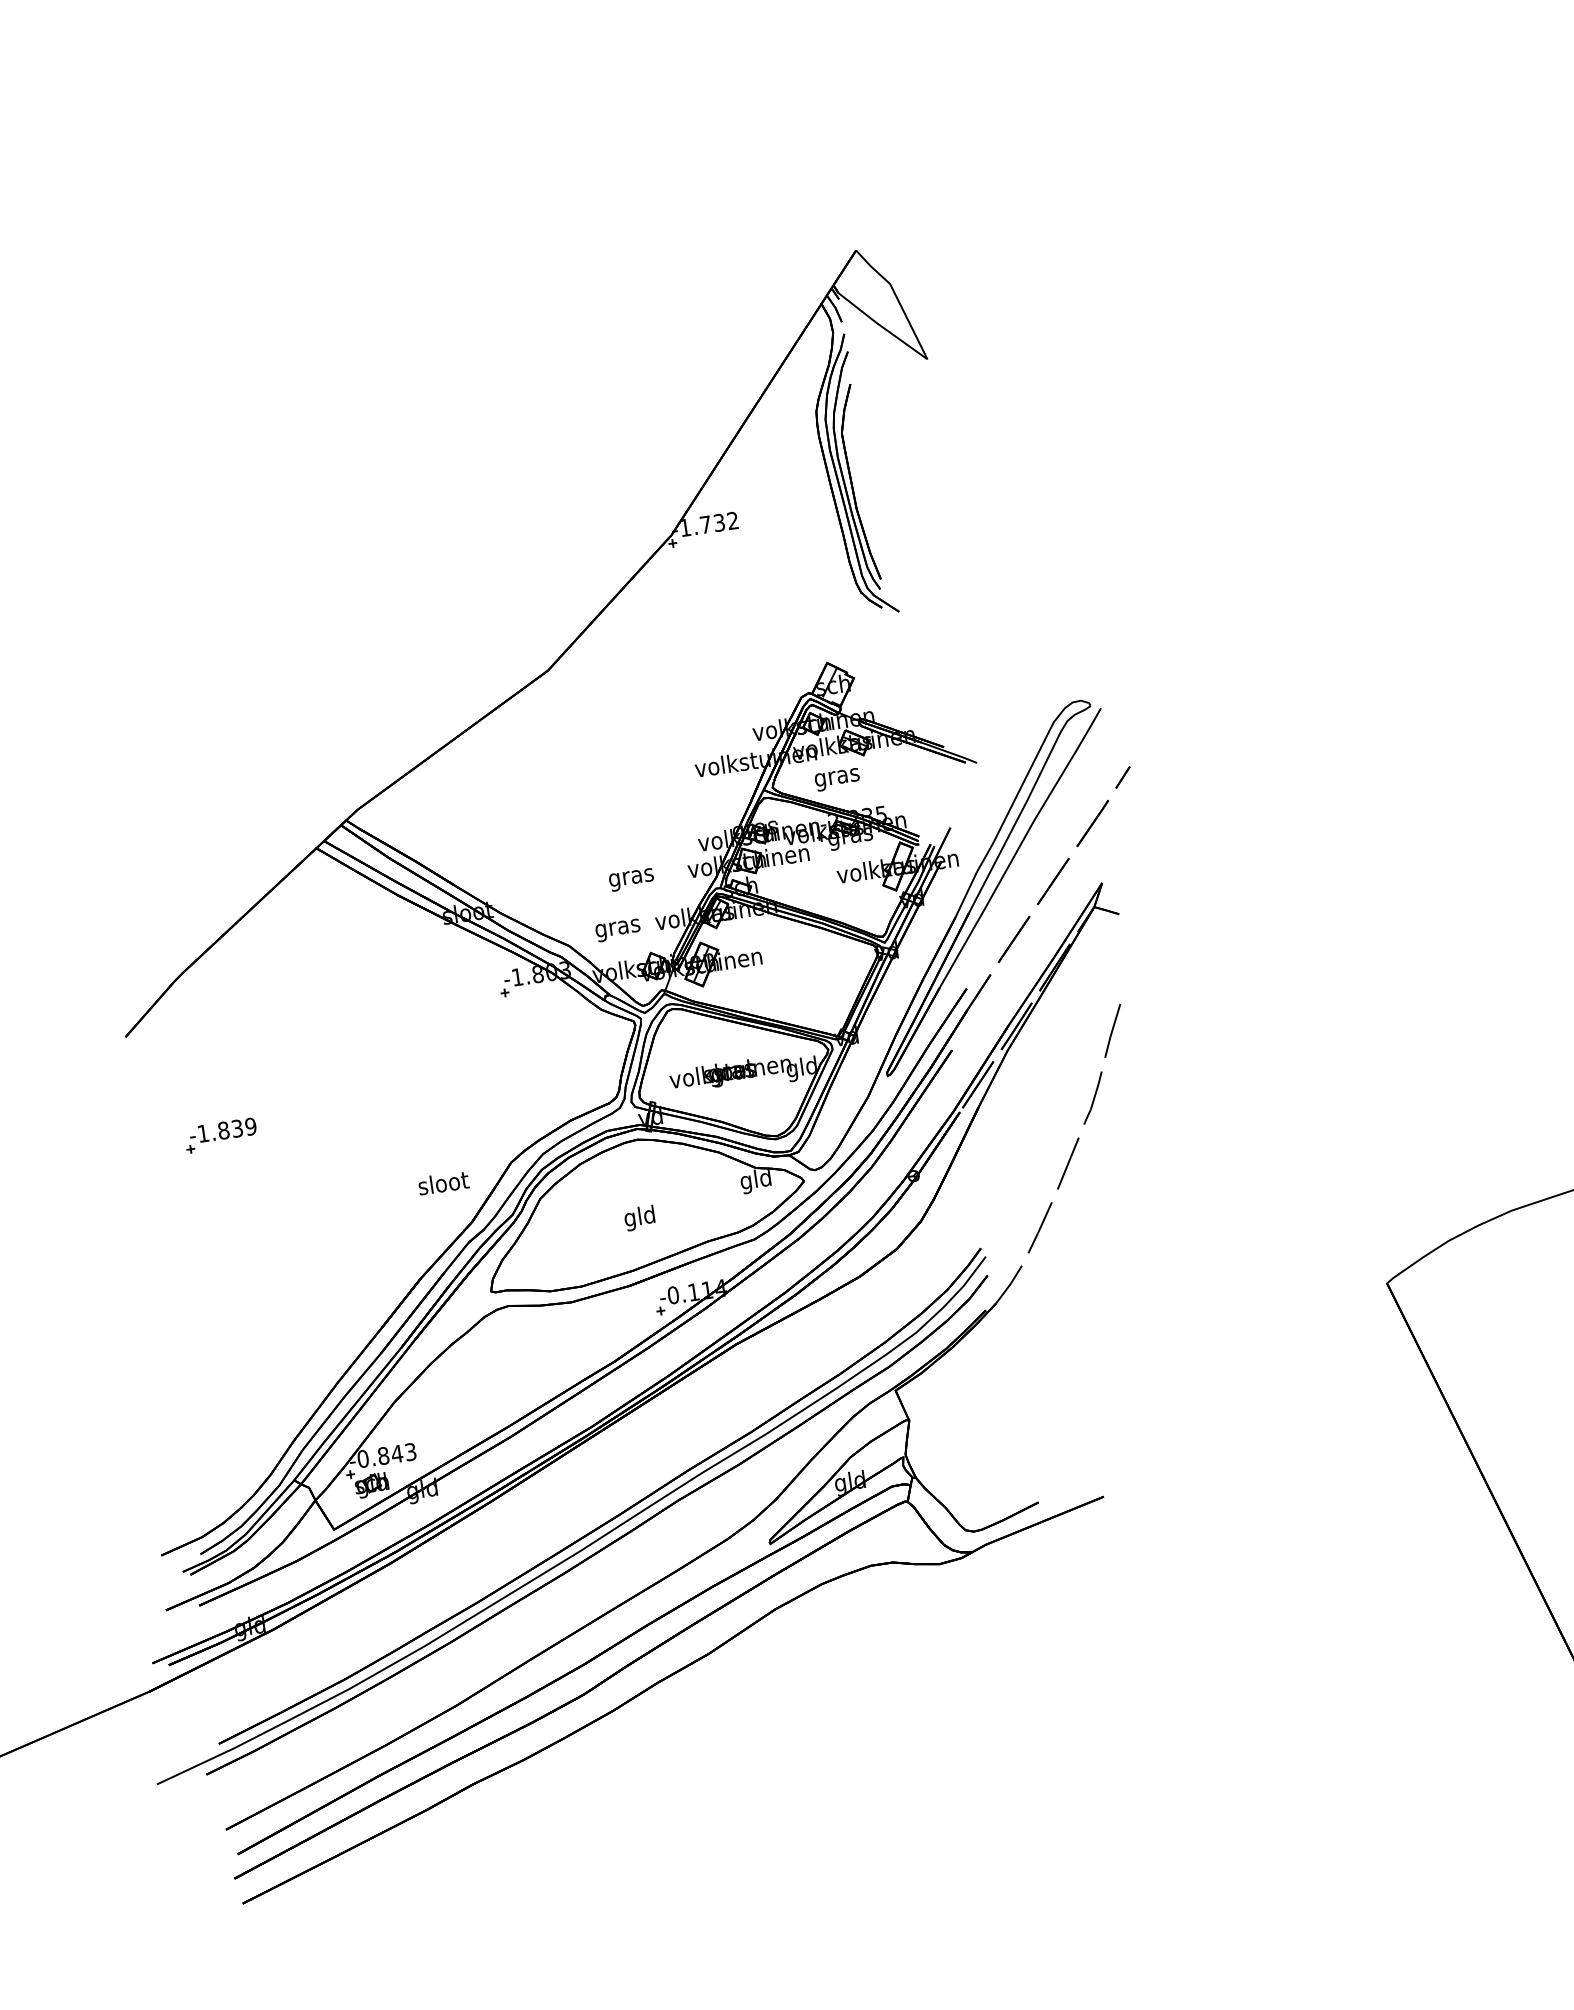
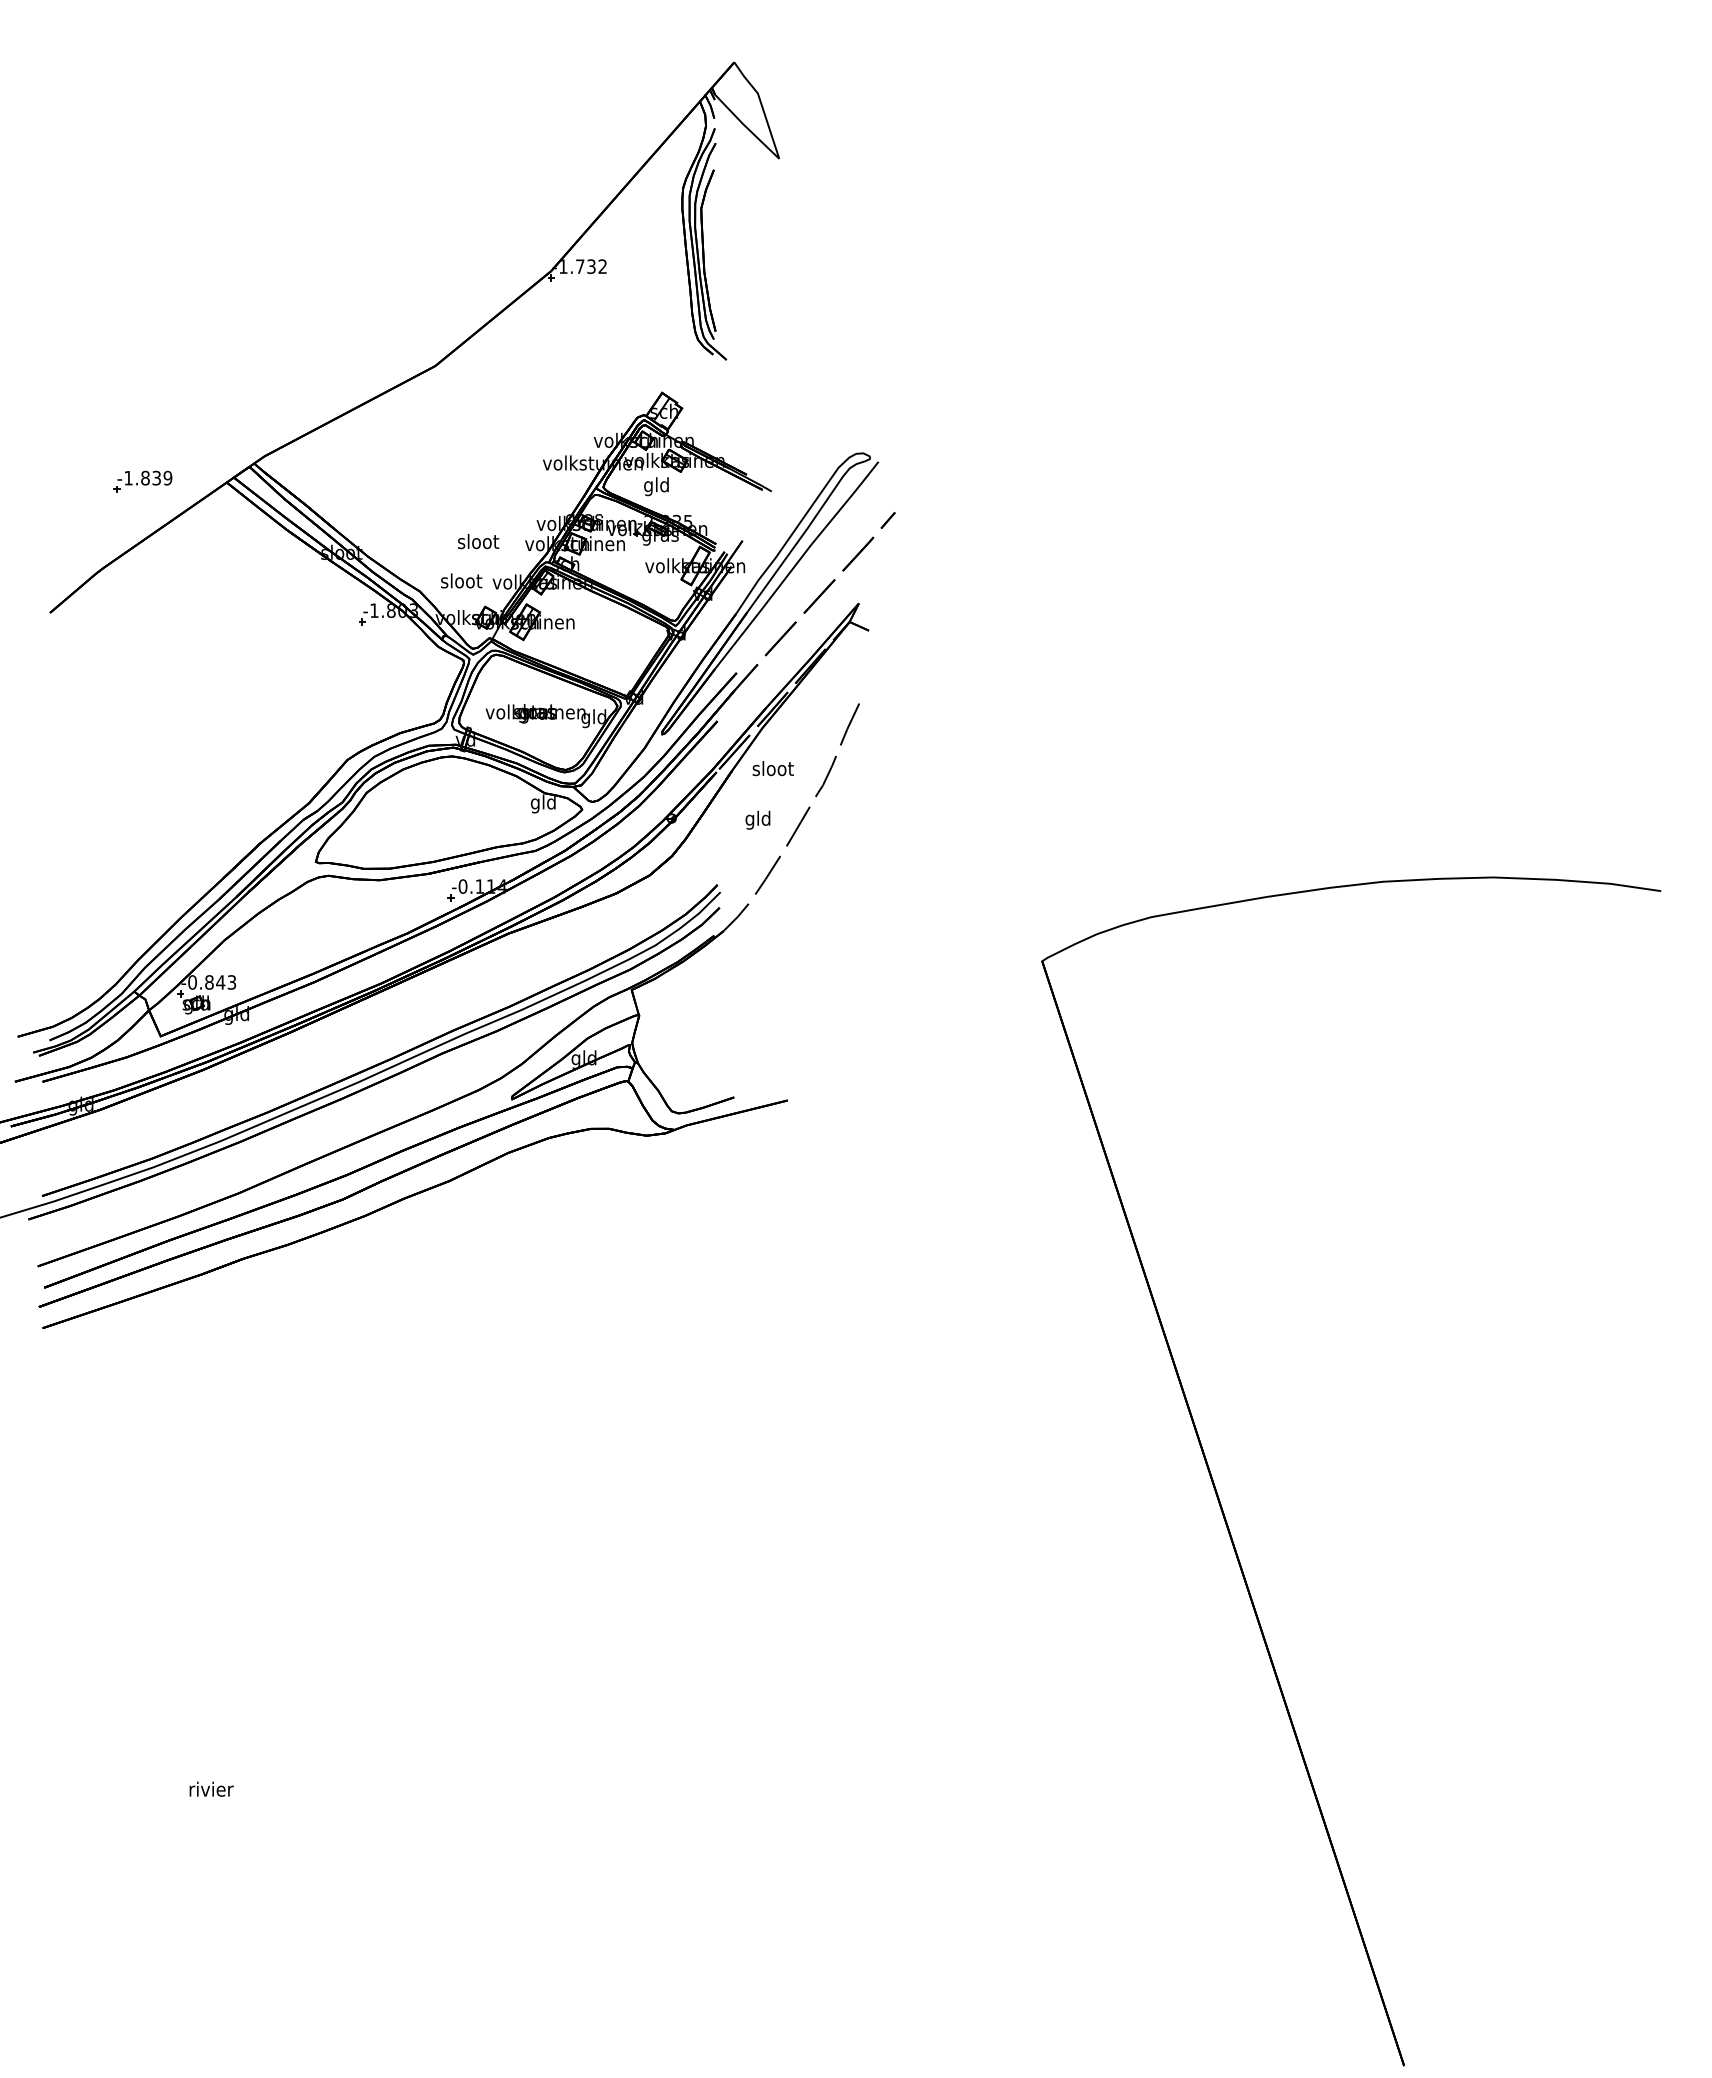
text: (836, 777) -> (656, 486), gras -> gld
text: (631, 877) -> (478, 543), gras -> sloot
text: (617, 927) -> (461, 582), gras -> sloot
part: (220, 1135) -> (142, 481), moved
text: (442, 1183) -> (772, 768), moved
text: (639, 1217) -> (757, 819), moved

